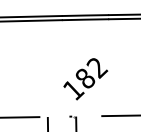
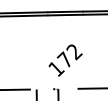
text: (84, 77) -> (64, 59), 182 -> 172

